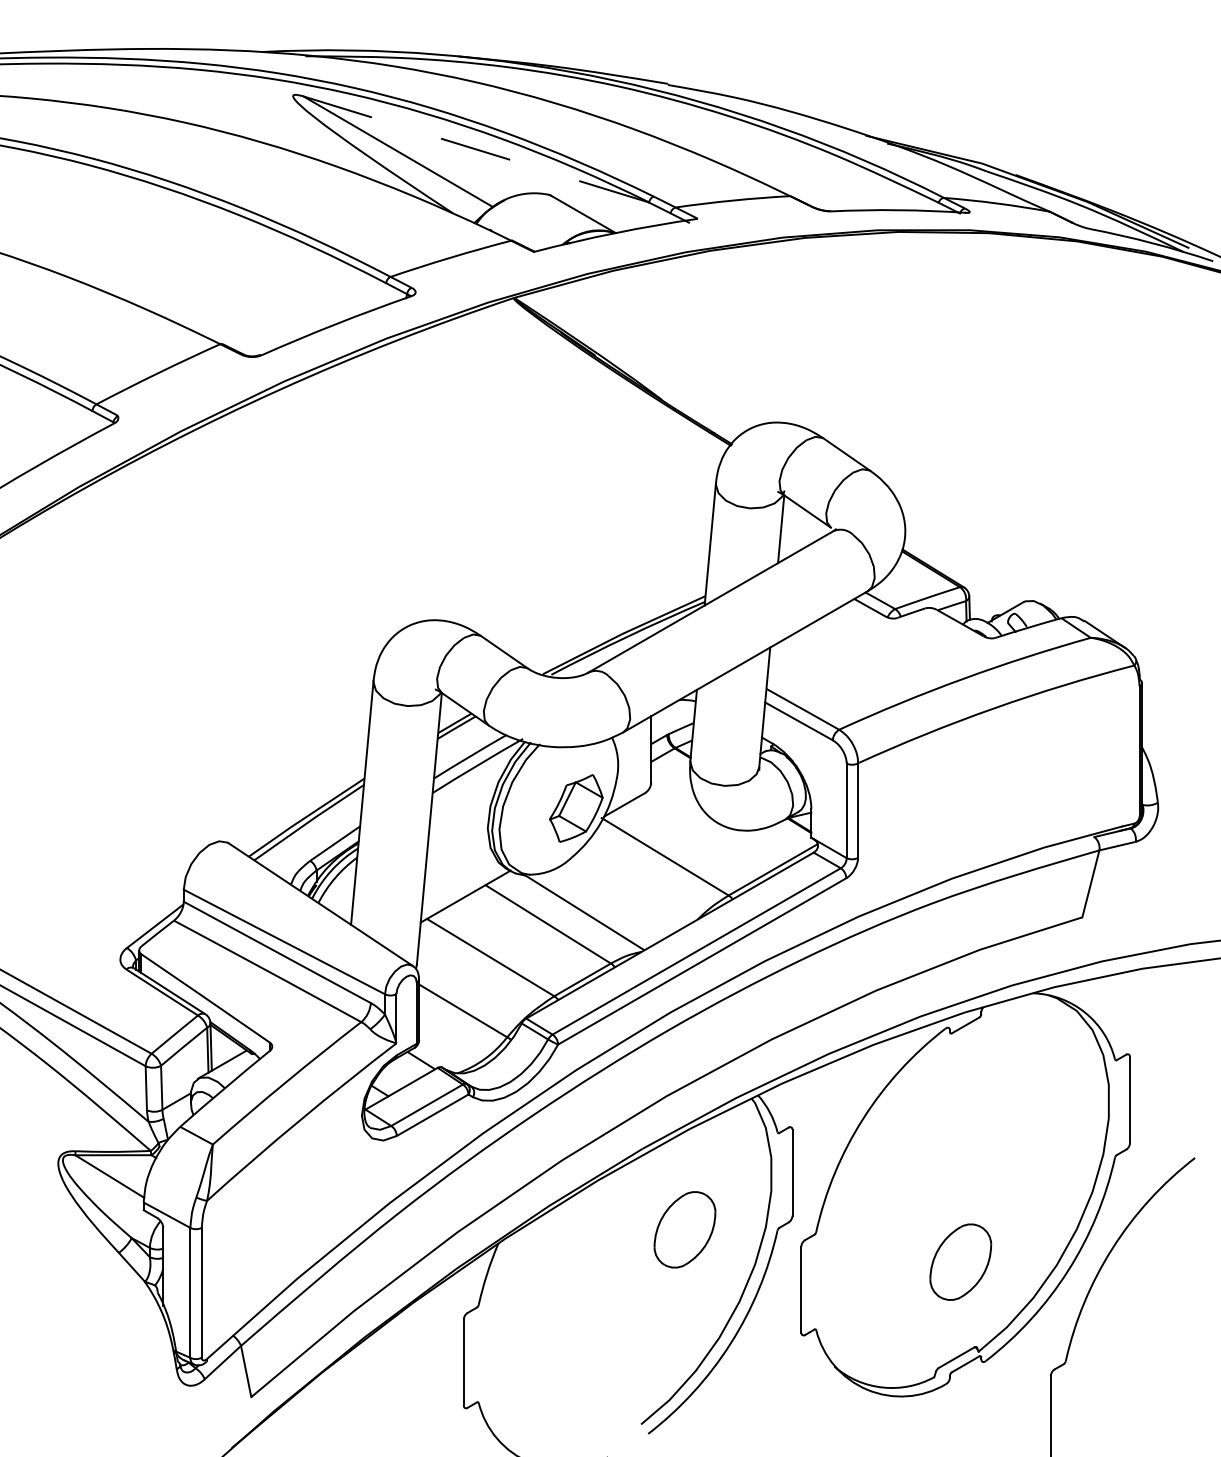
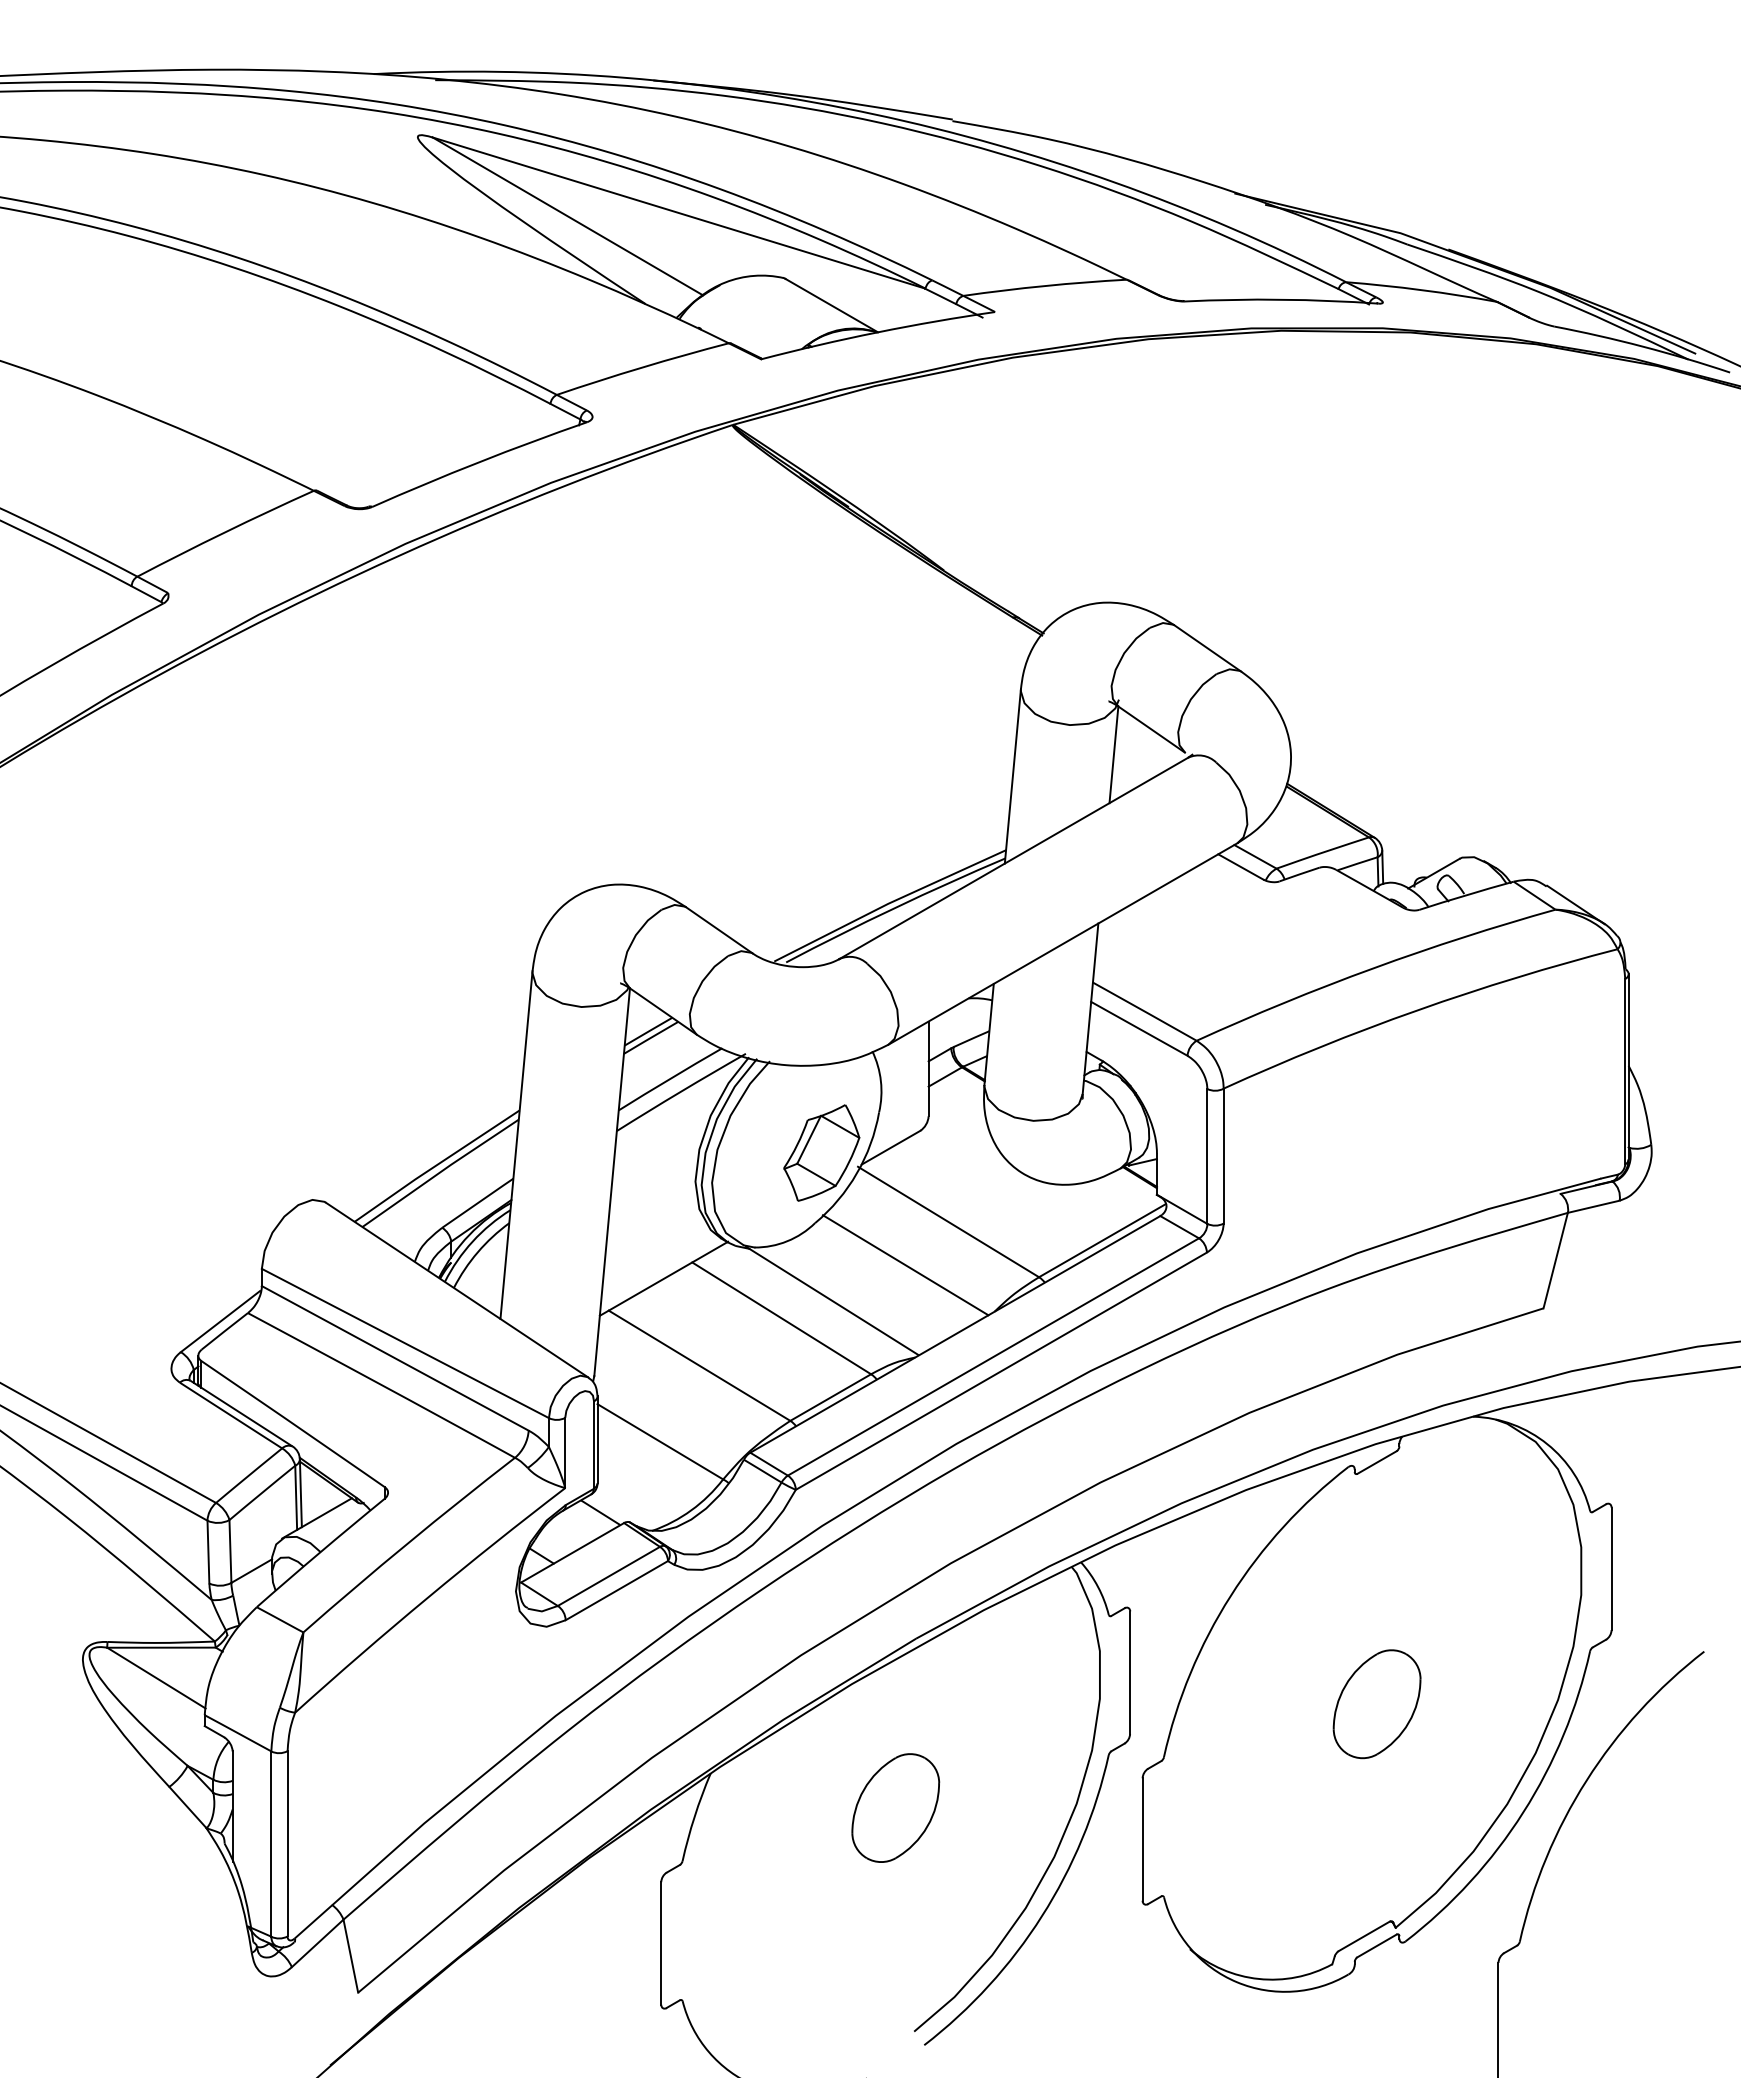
line: (475, 149) -> (678, 212), dashed -> solid
line: (635, 887) -> (905, 1265), added
part: (684, 1229) -> (895, 1807), moved
part: (960, 1262) -> (1376, 1704), moved

